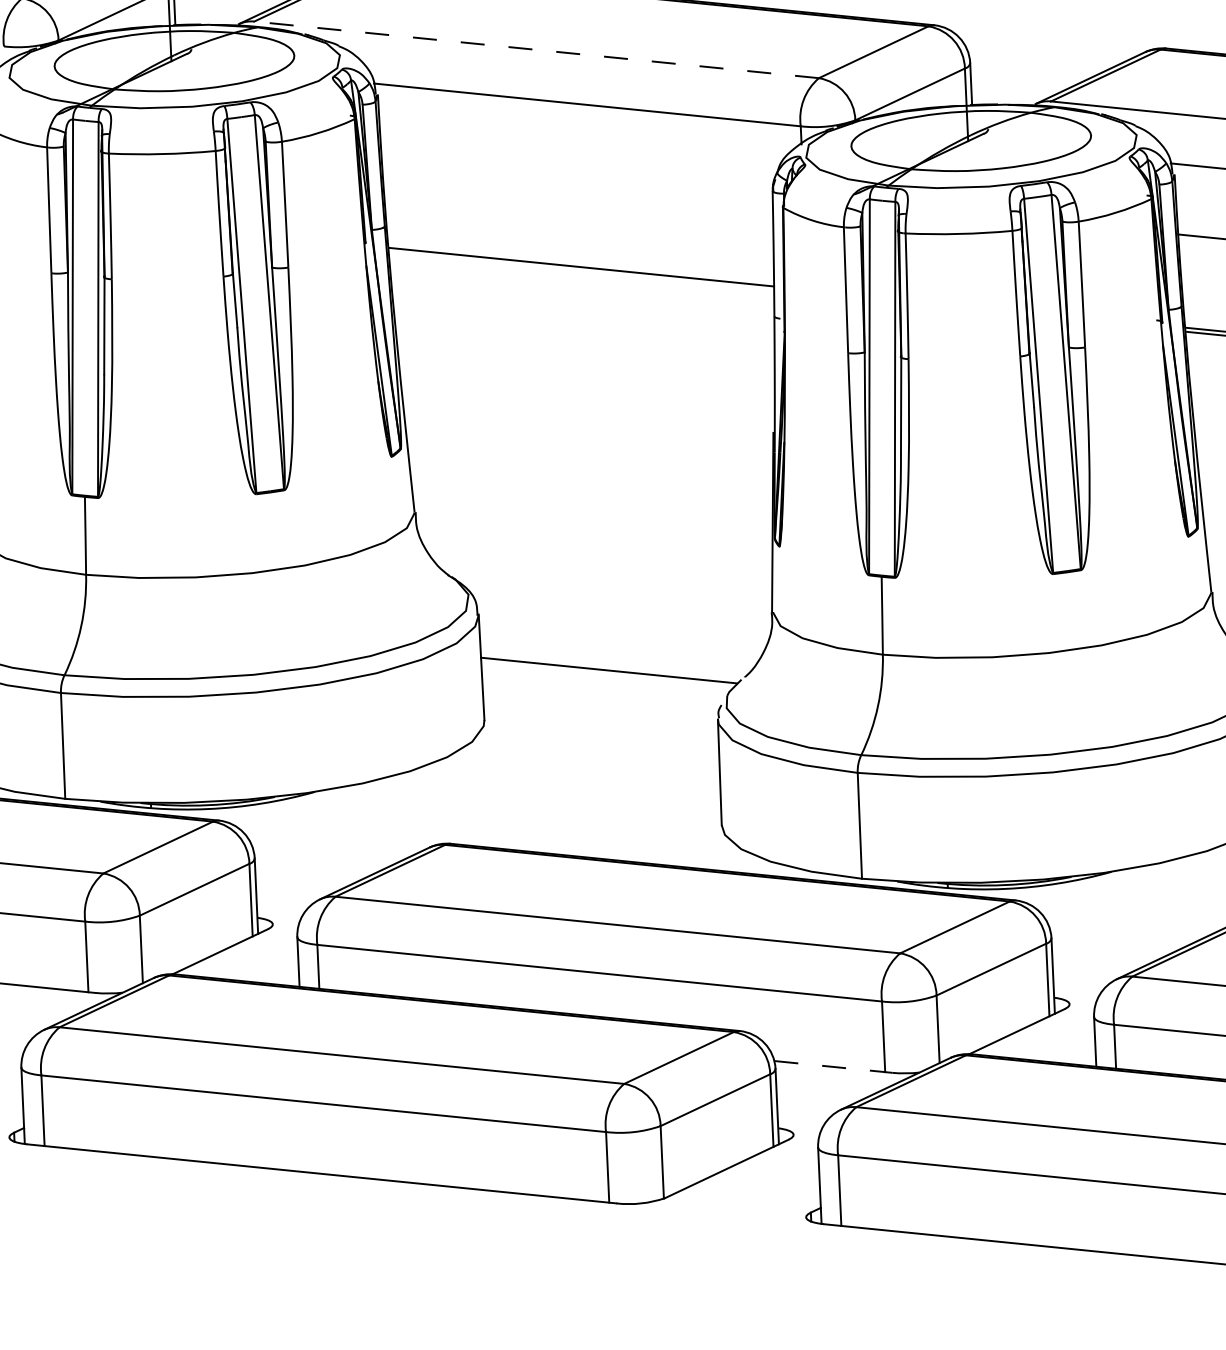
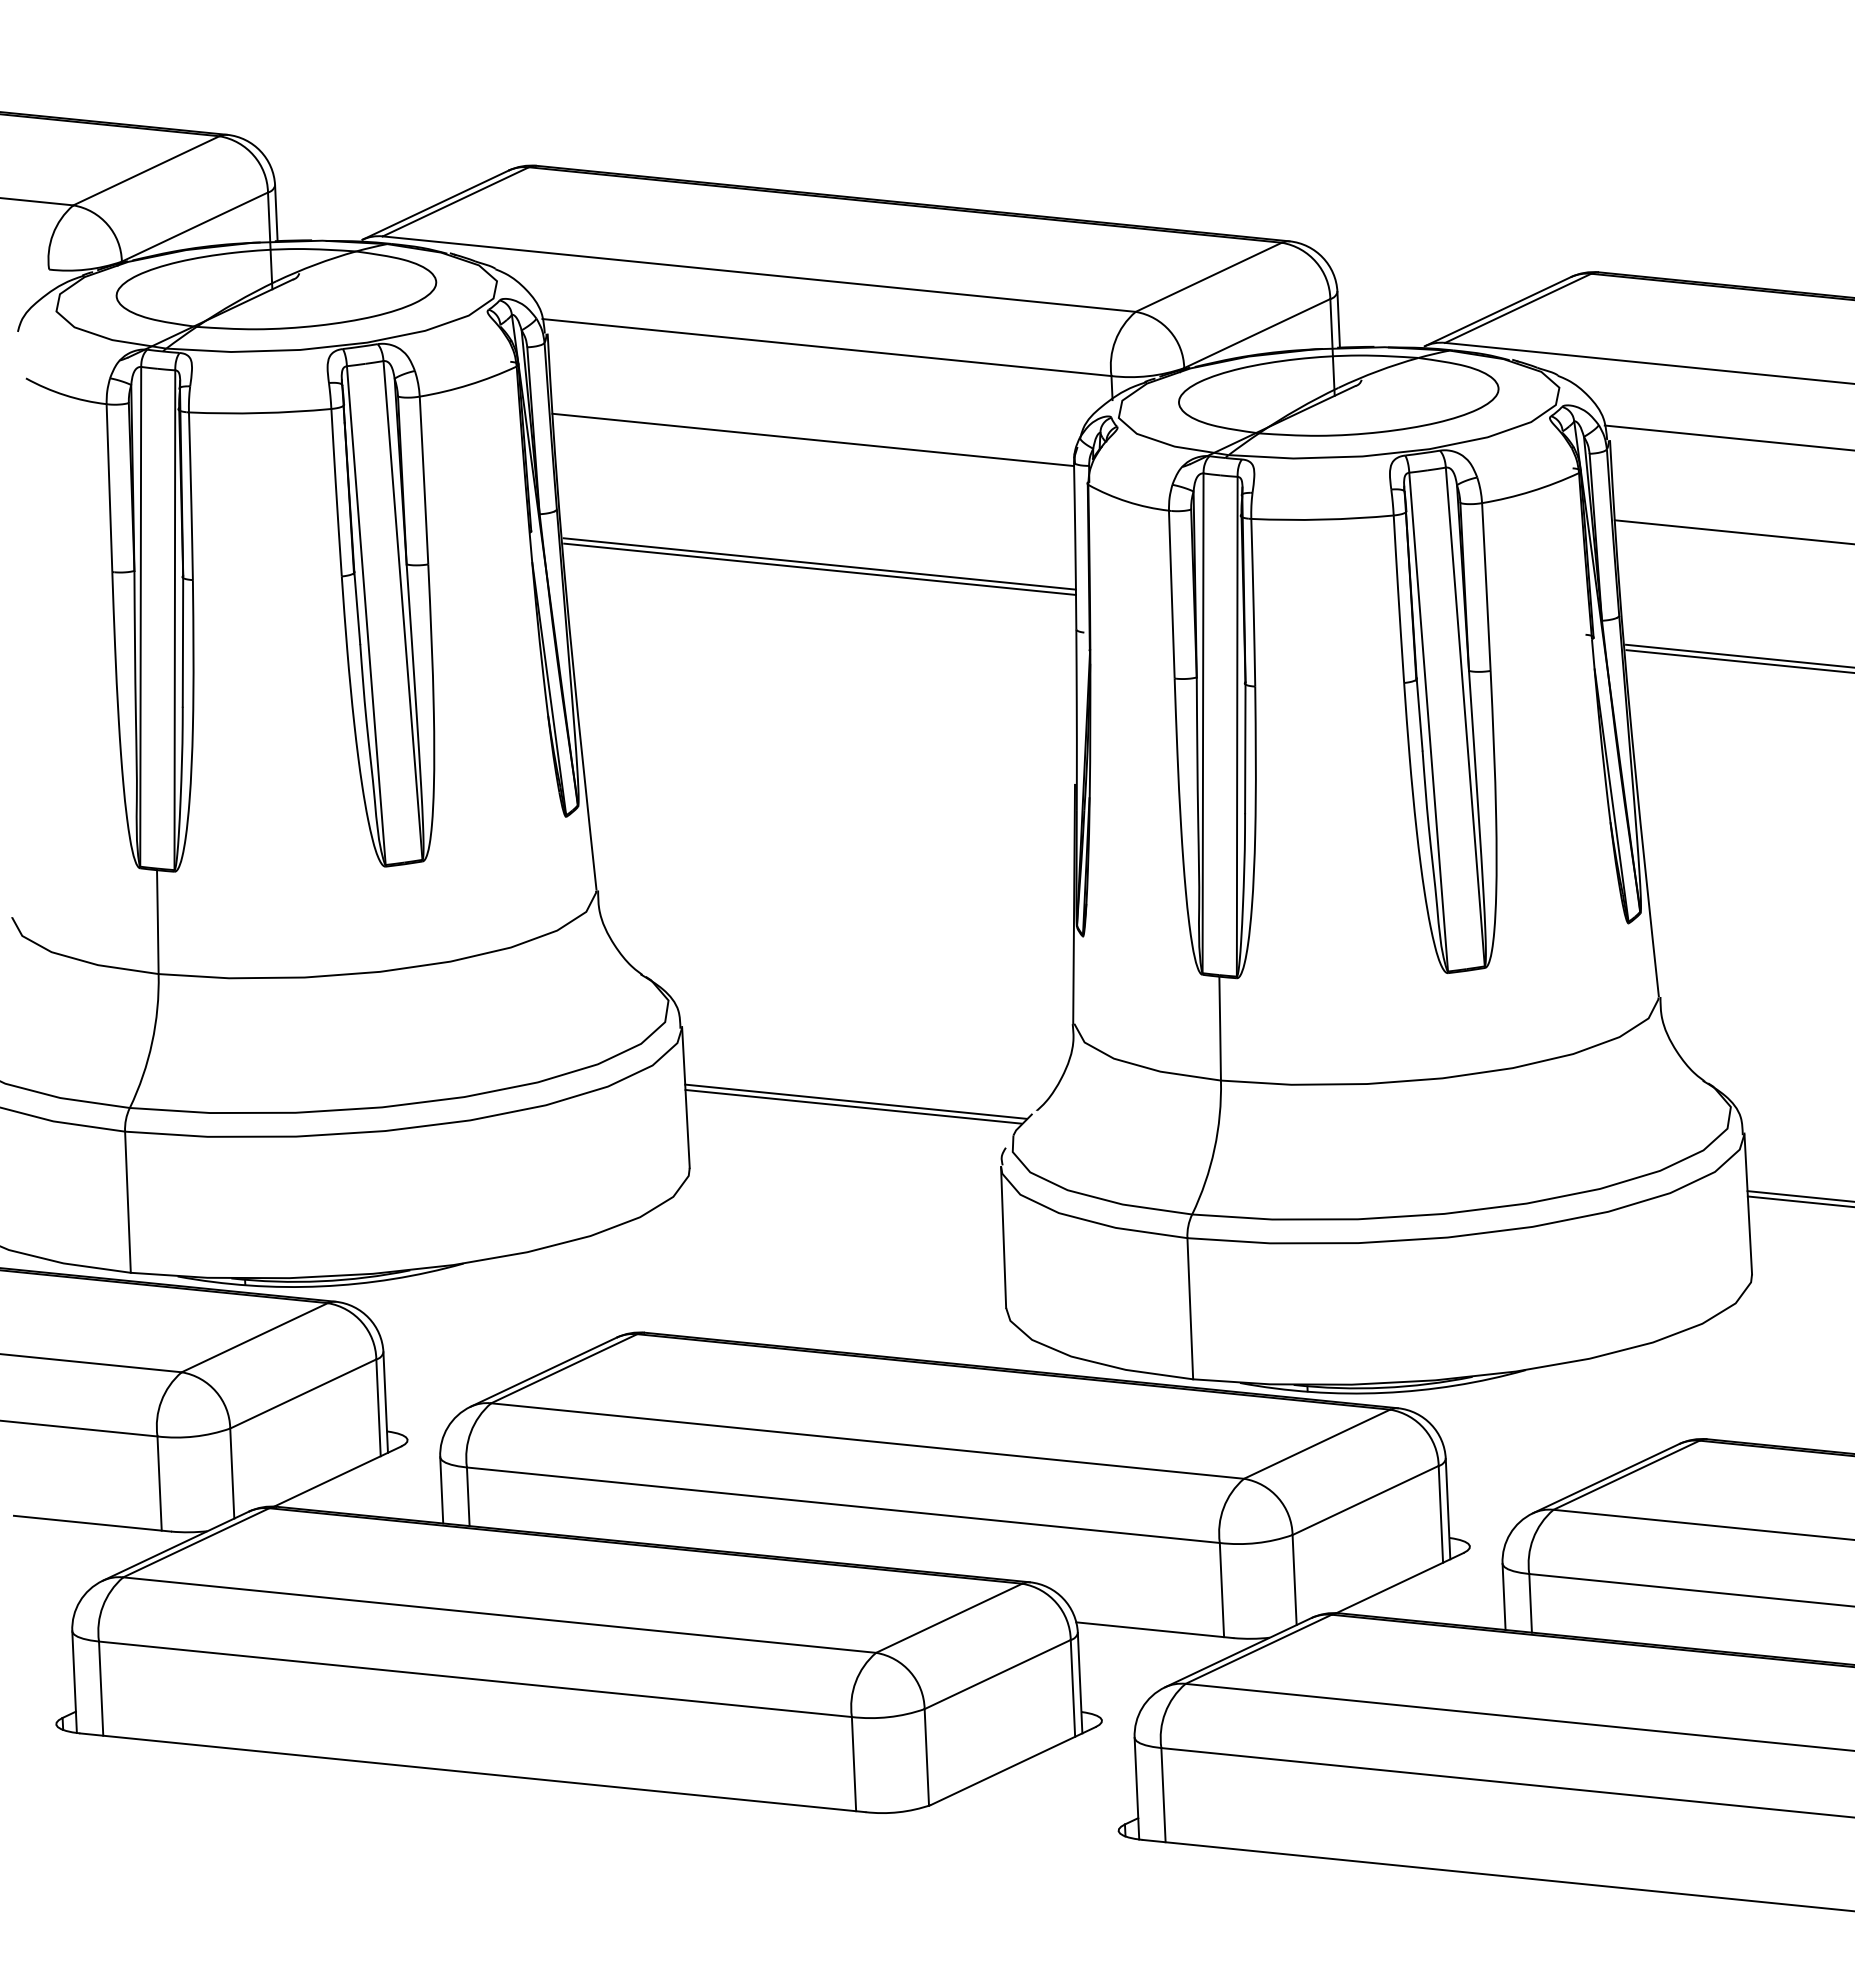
line: (536, 50) -> (758, 274), dashed -> solid
line: (577, 173) -> (813, 439), added
line: (581, 270) -> (819, 568), added
line: (607, 674) -> (853, 1106), added
line: (833, 1067) -> (1154, 1630), dashed -> solid

